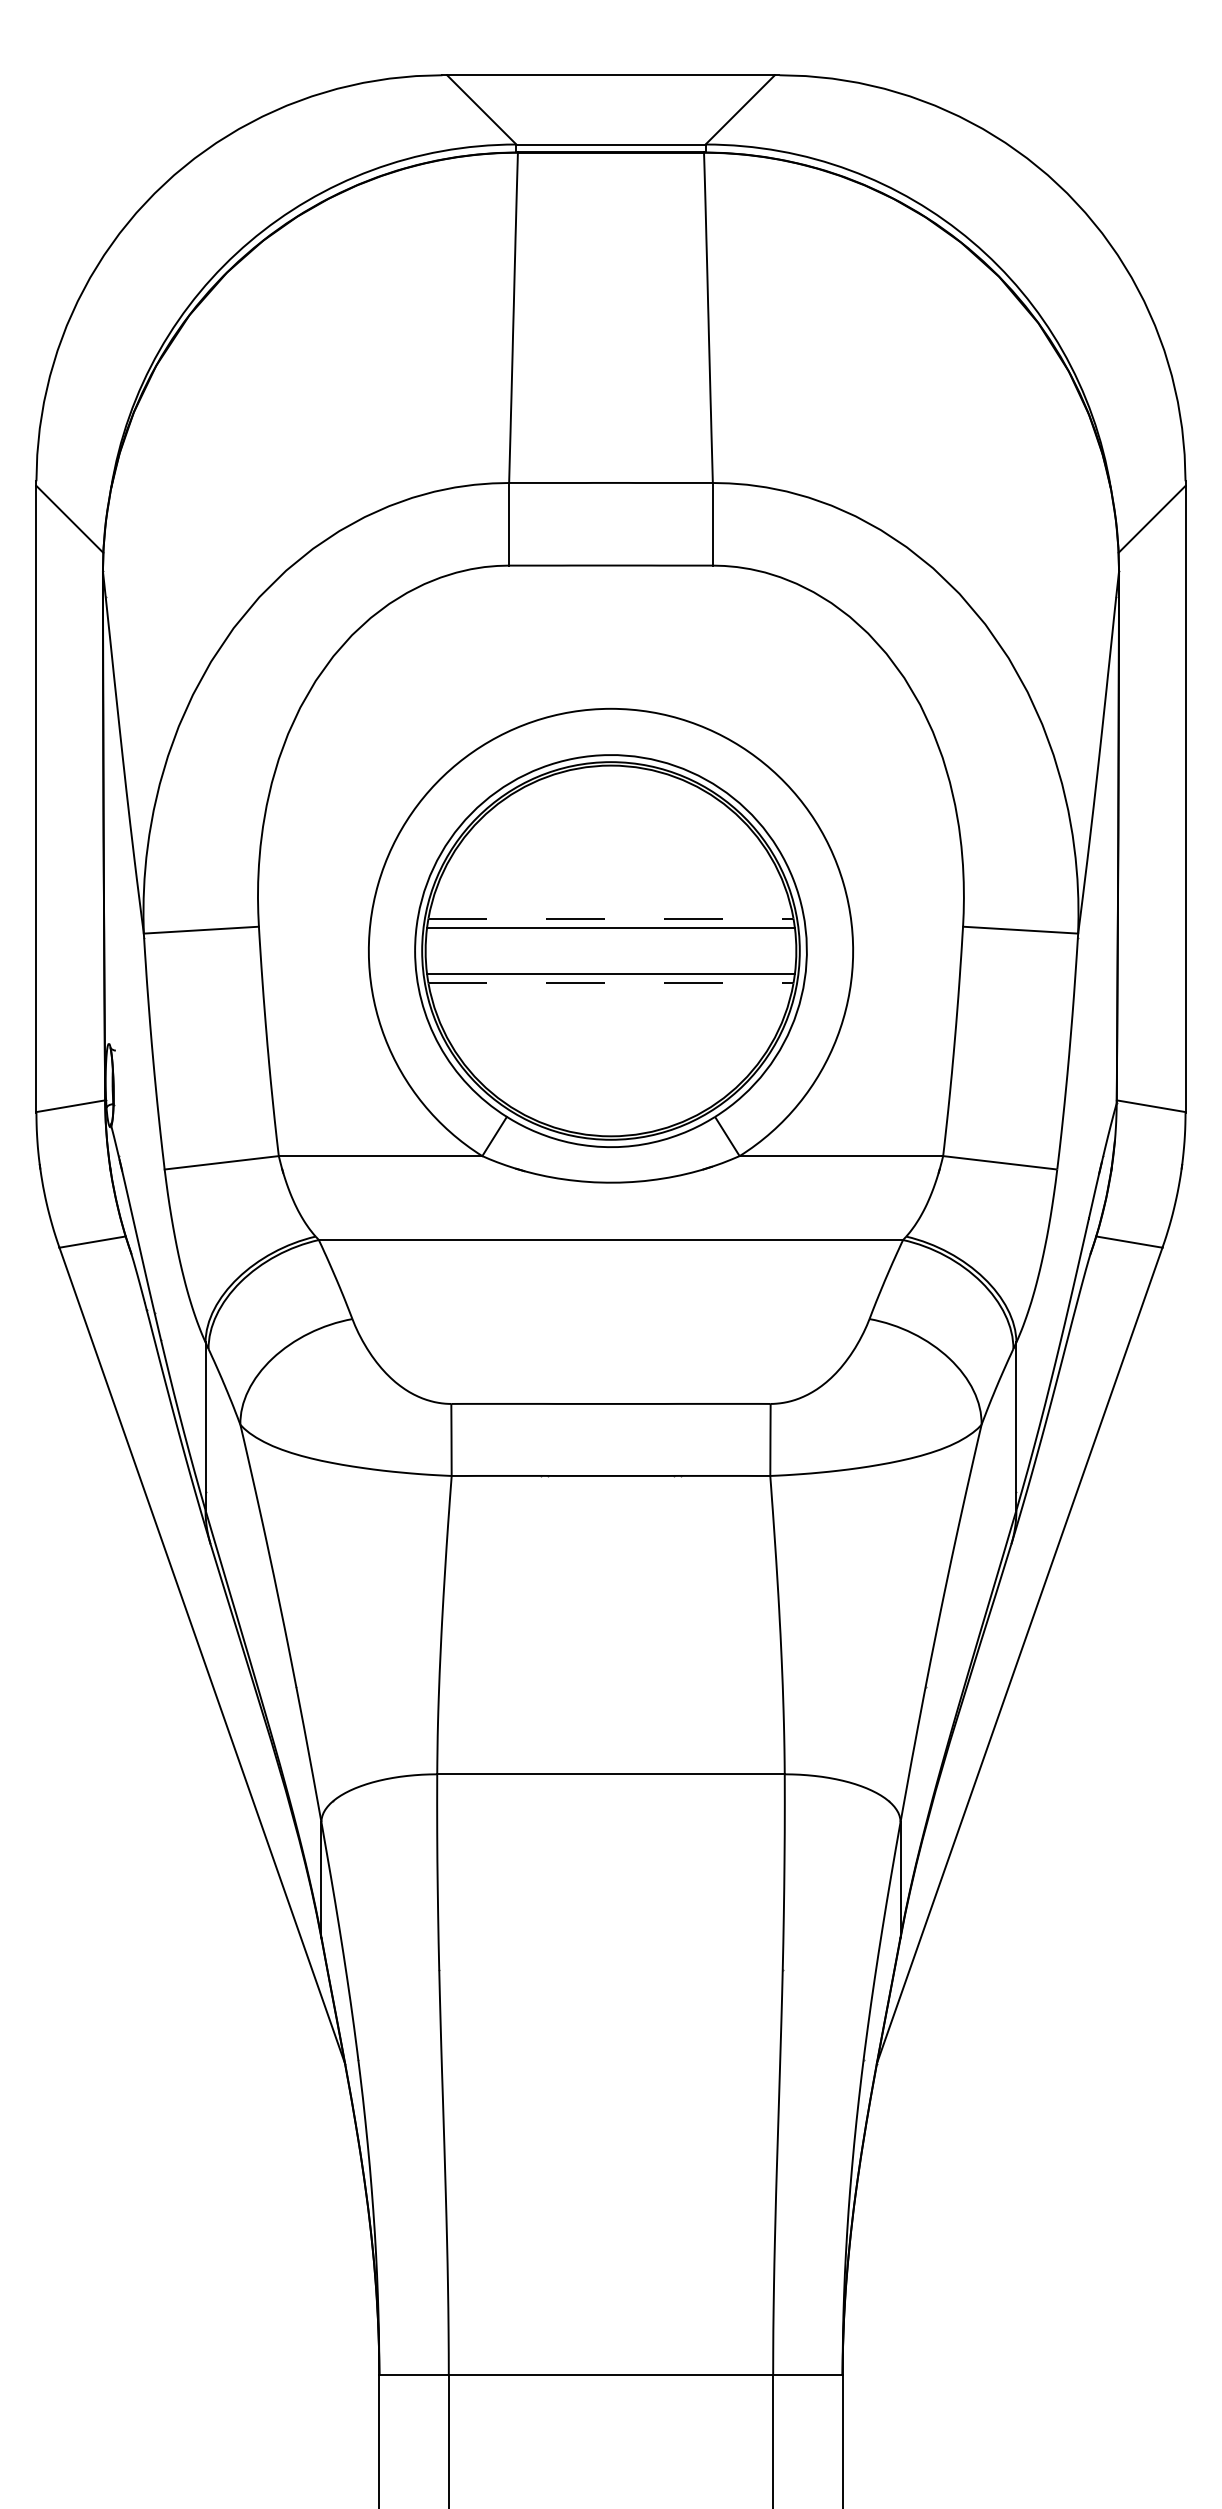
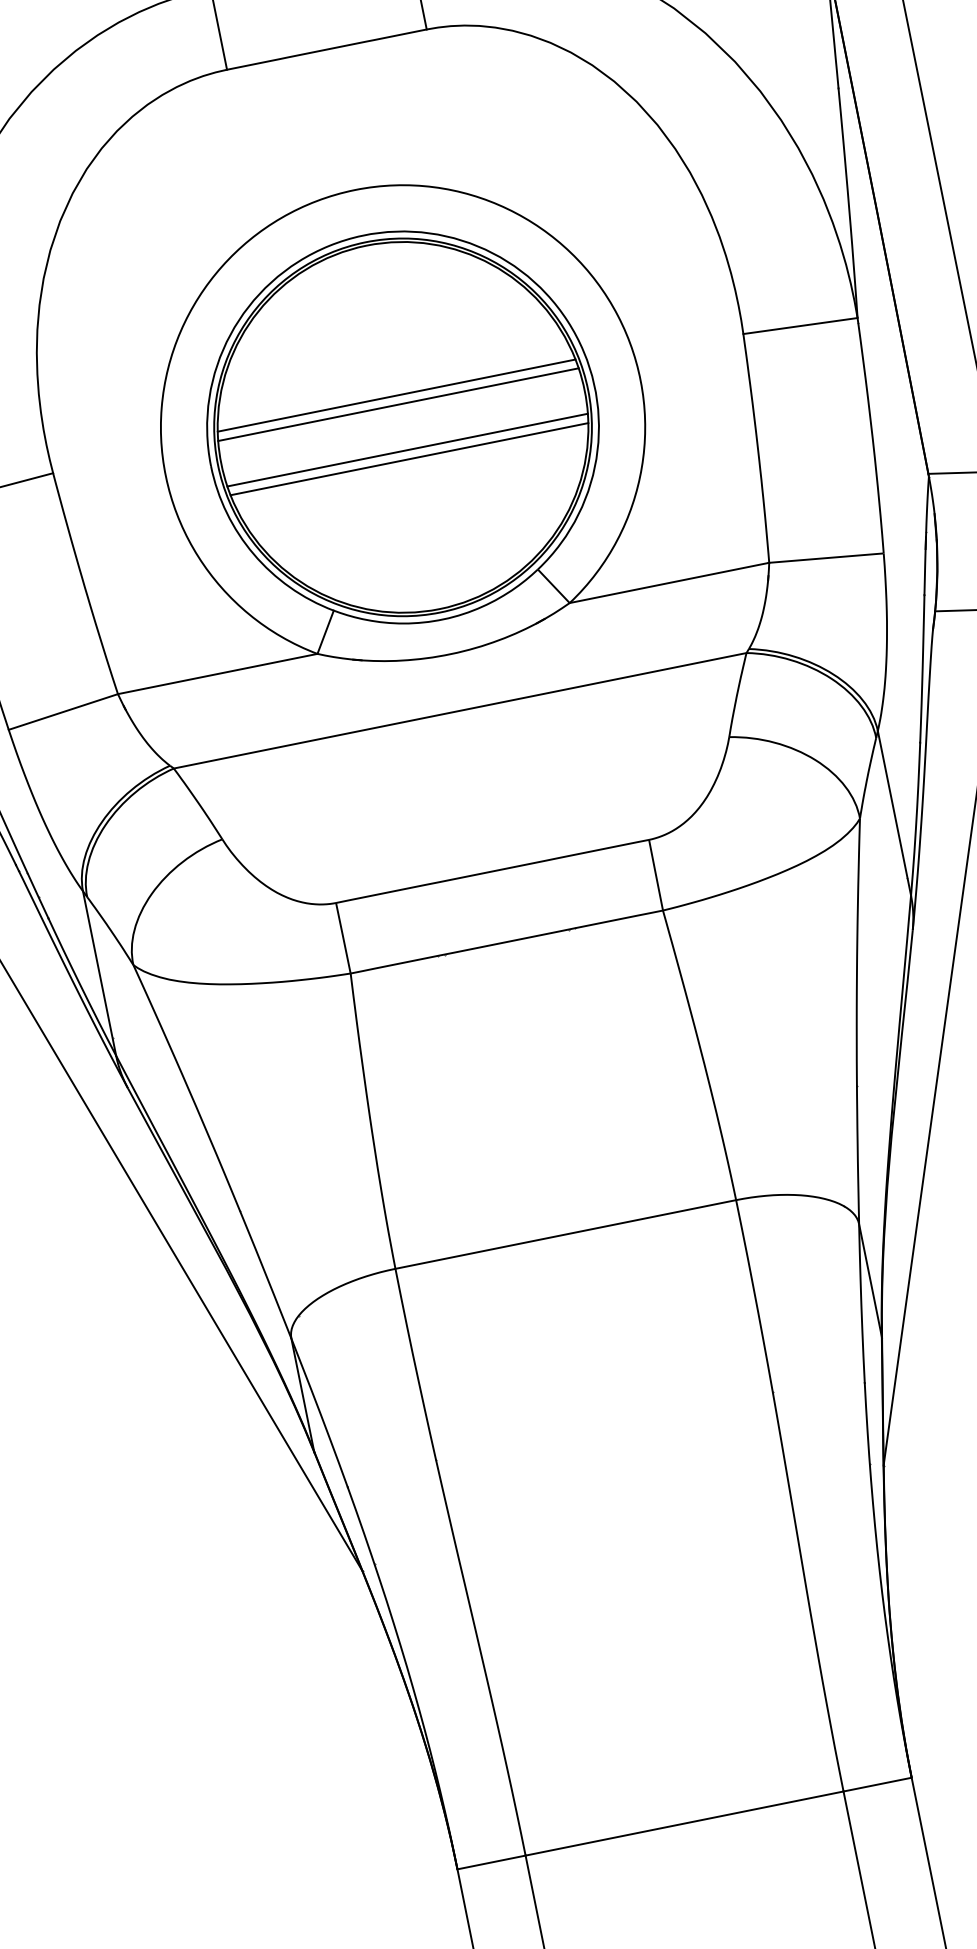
line: (611, 918) -> (397, 395), dashed -> solid
line: (611, 983) -> (409, 459), dashed -> solid

